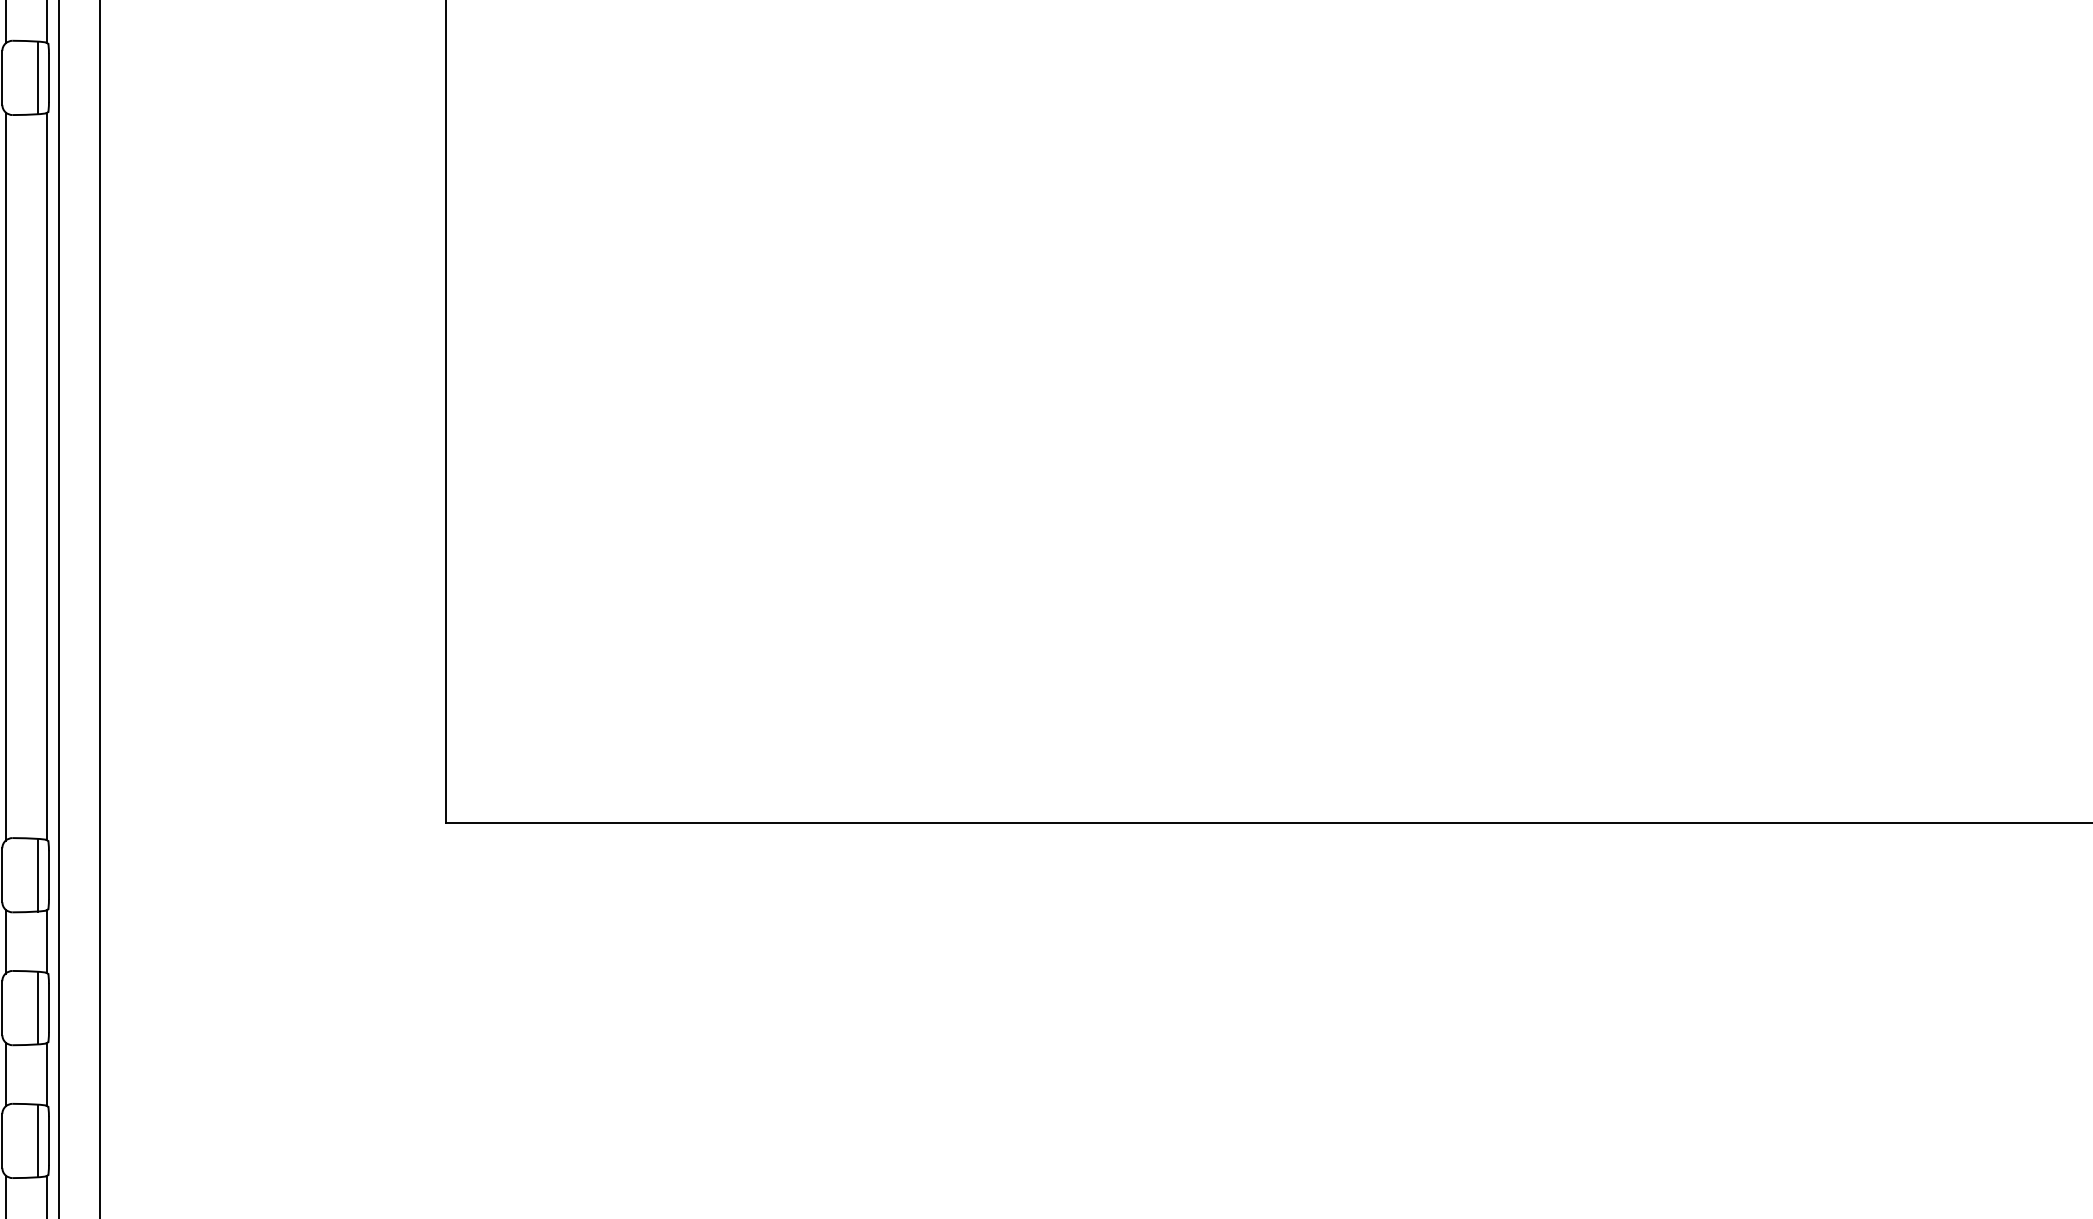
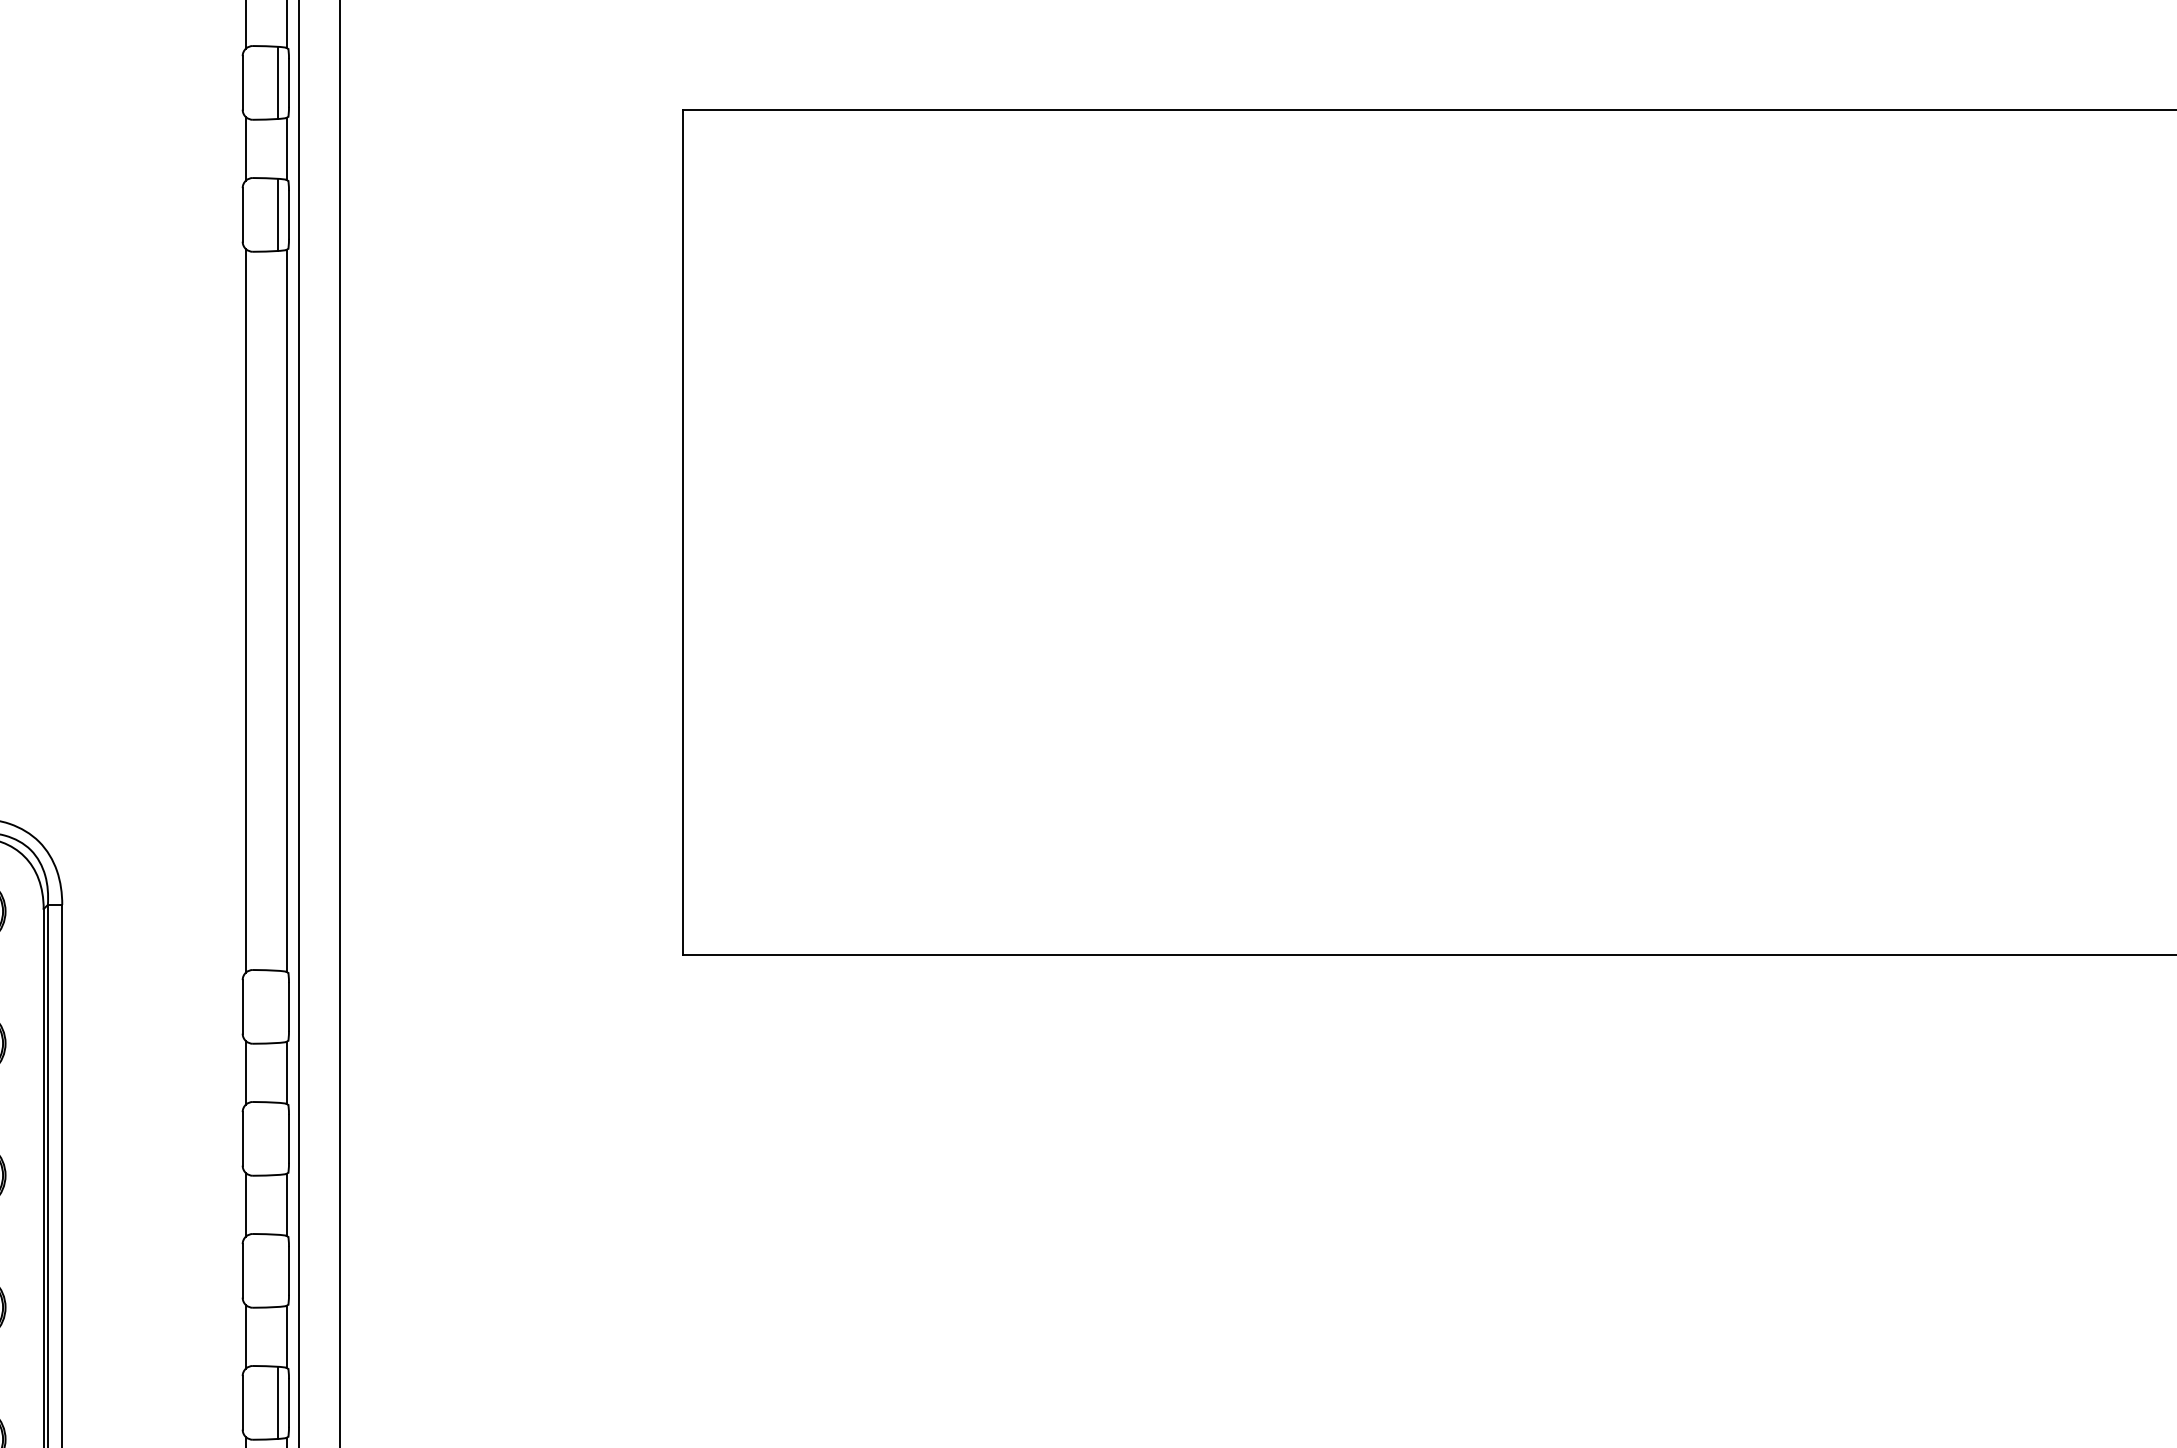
line: (37, 874) -> (277, 1006), removed
line: (37, 1007) -> (277, 1138), removed
line: (37, 1140) -> (277, 1270), removed

